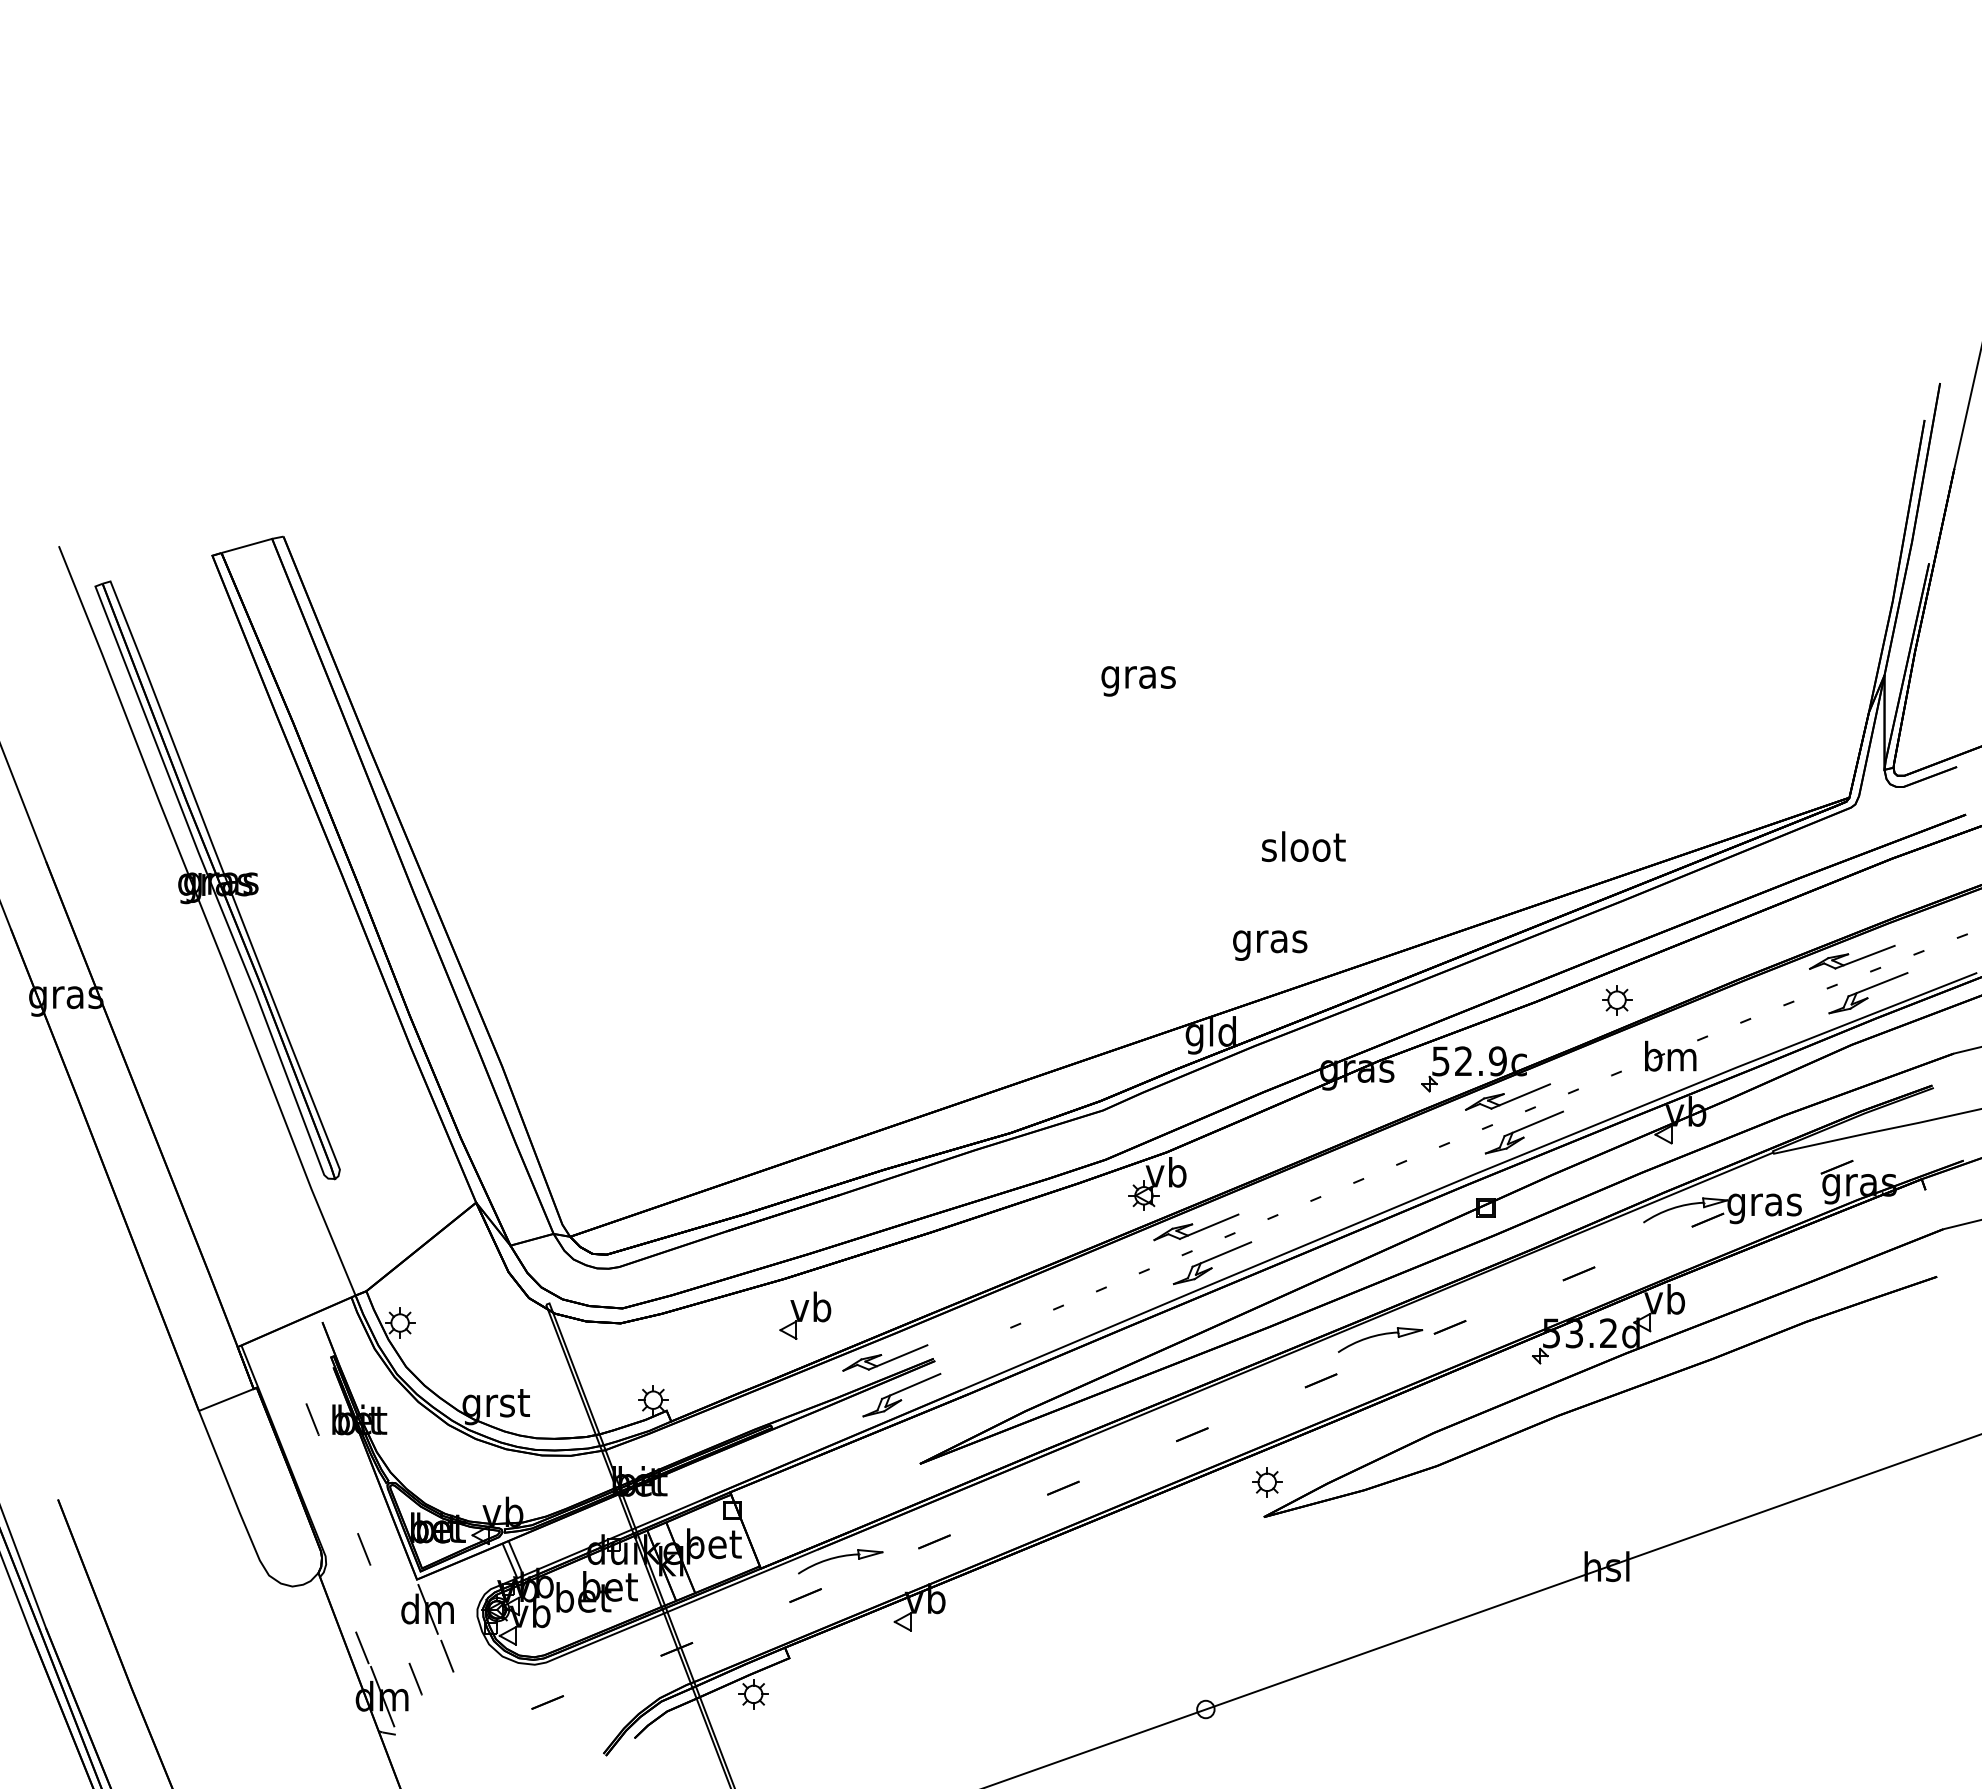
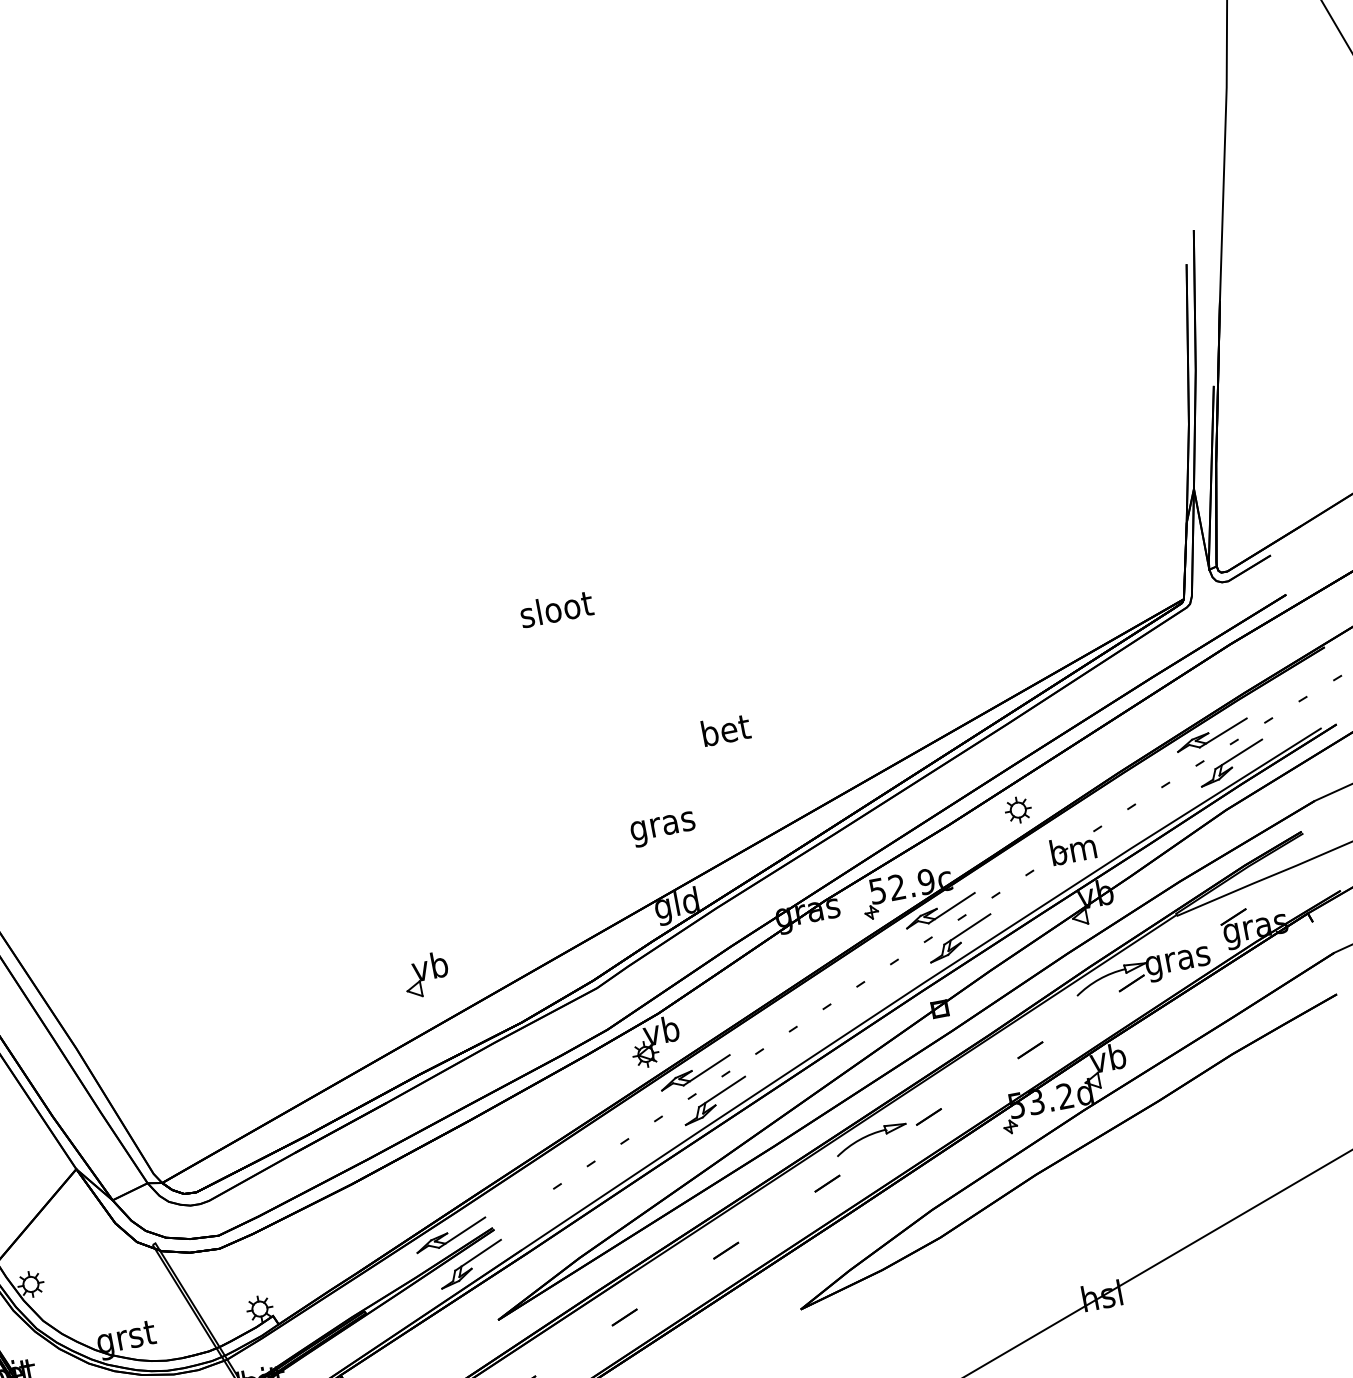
text: (1138, 677) -> (556, 612), gras -> sloot
text: (1303, 846) -> (725, 729), sloot -> bet
text: (1270, 945) -> (663, 829), moved
part: (805, 1315) -> (426, 974), moved
part: (1267, 1482) -> (798, 1279), removed

